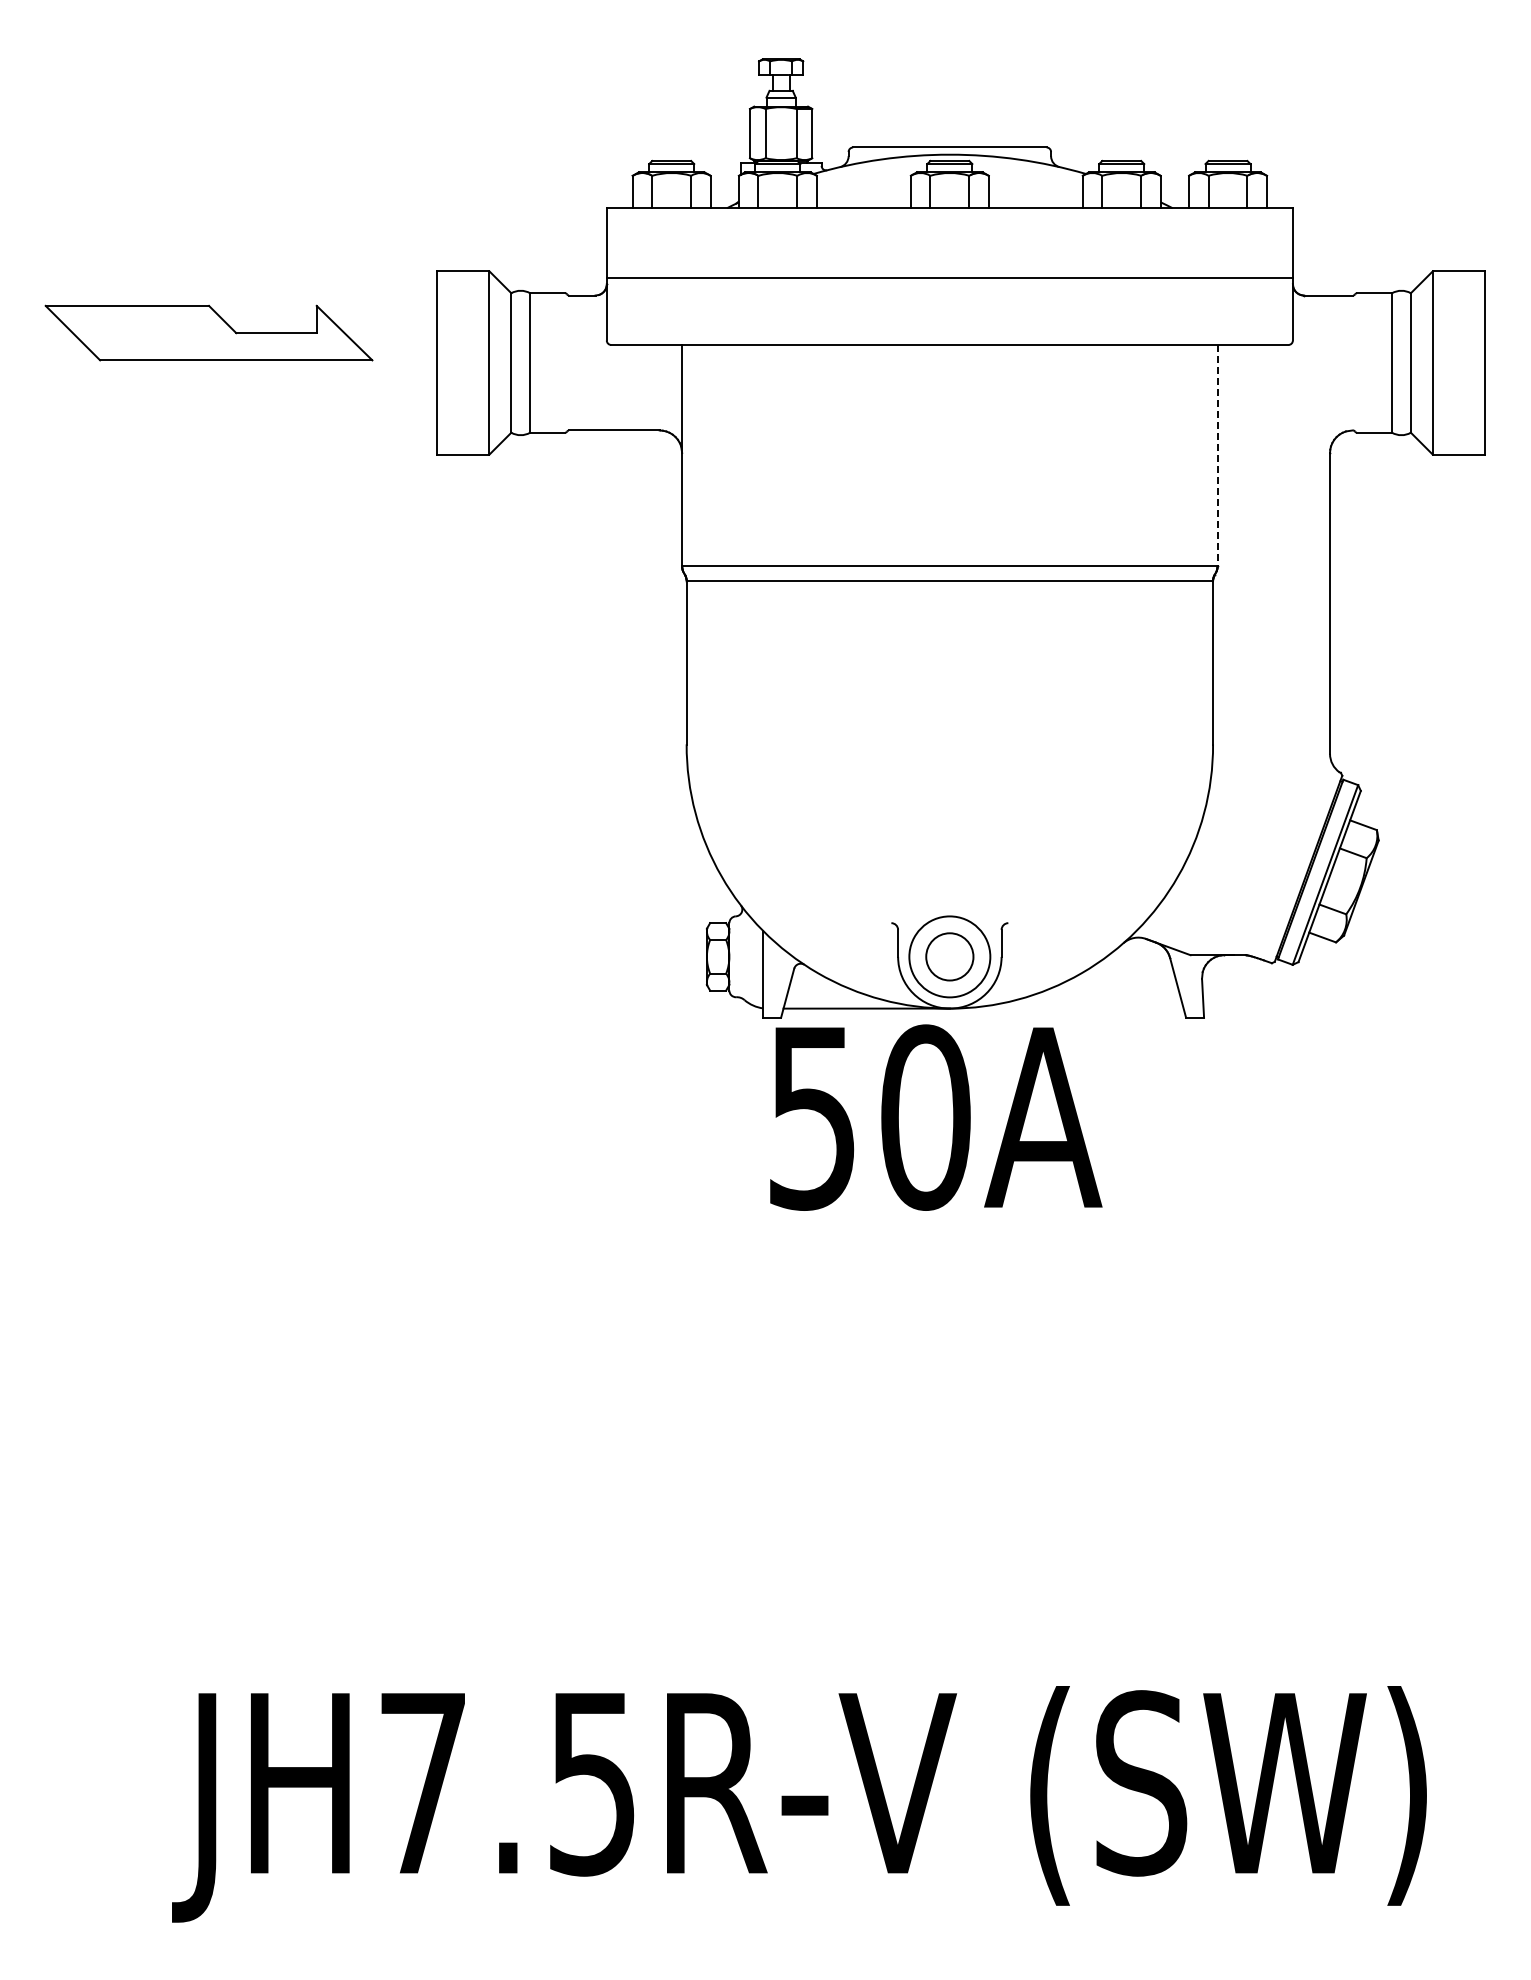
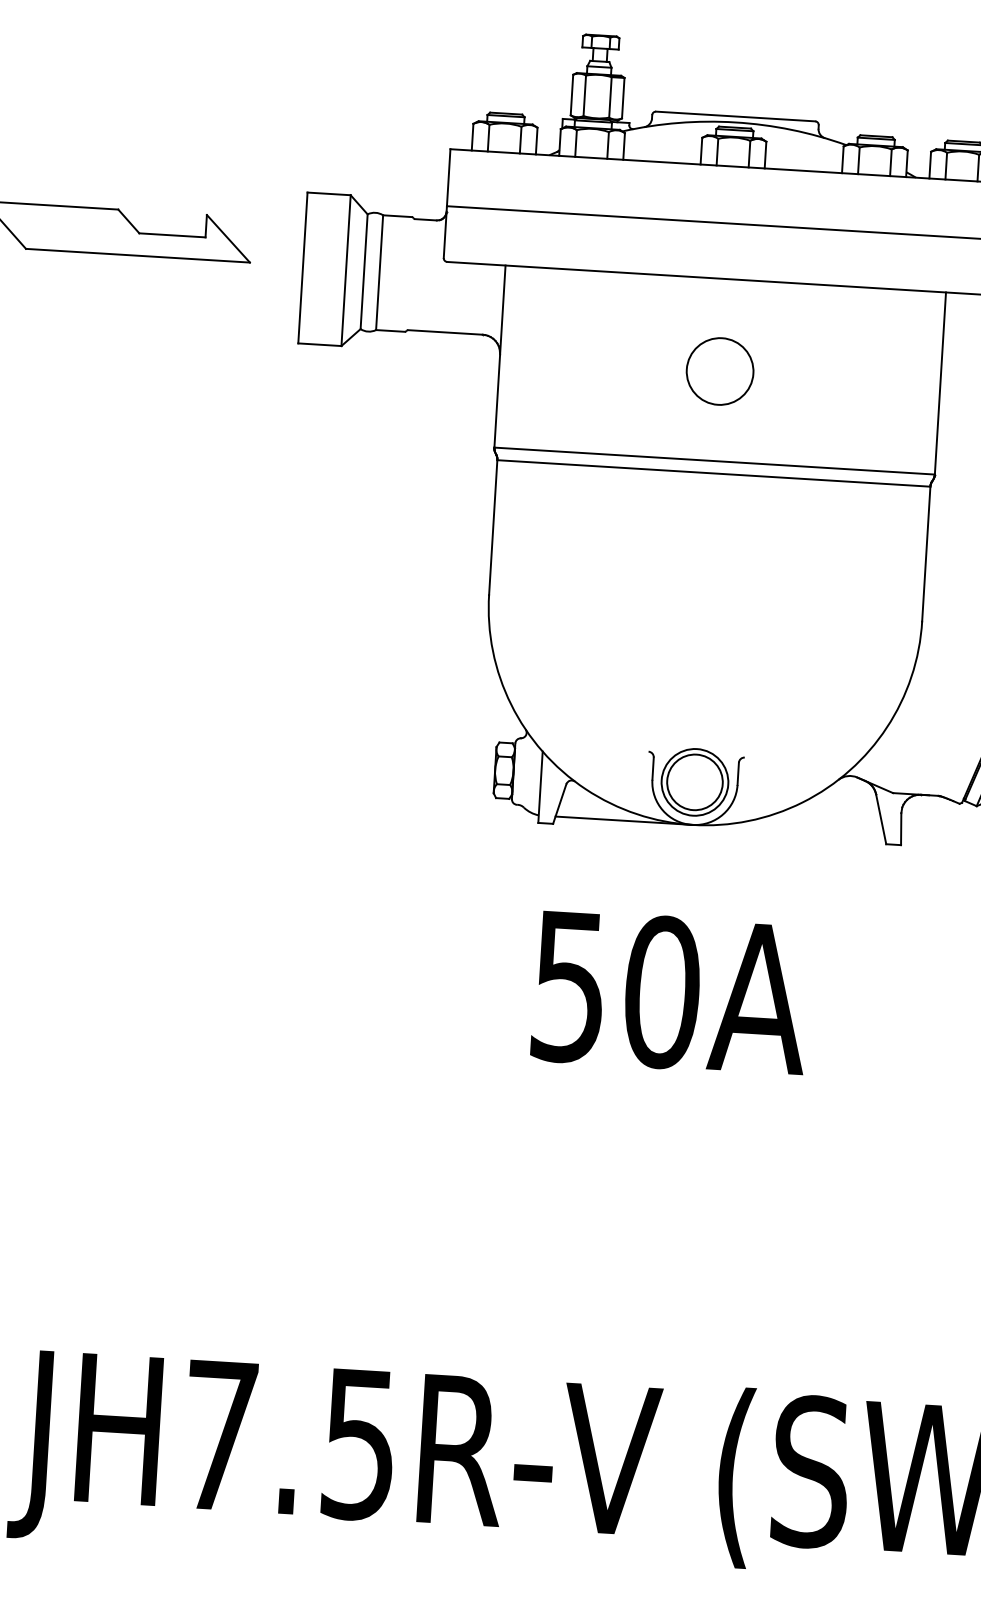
line: (1217, 455) -> (940, 383), dashed -> solid
circle: (949, 457) -> (719, 371), added
circle: (949, 956) -> (694, 782), size x1.43
text: (936, 1117) -> (671, 992), moved

